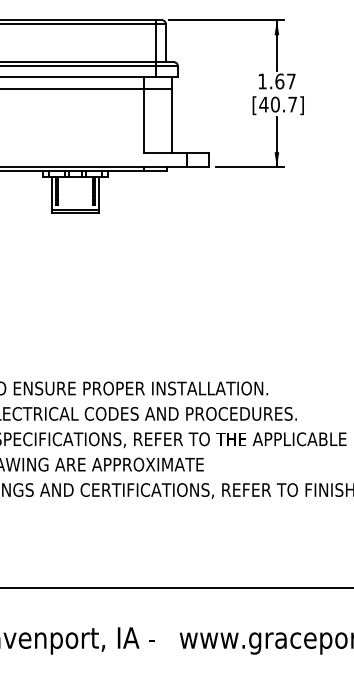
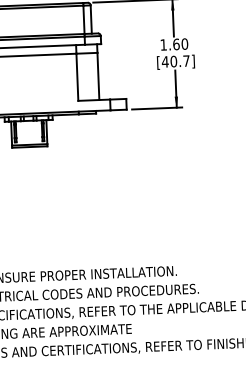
text: (290, 81) -> (184, 44), 1.67 -> 1.60

